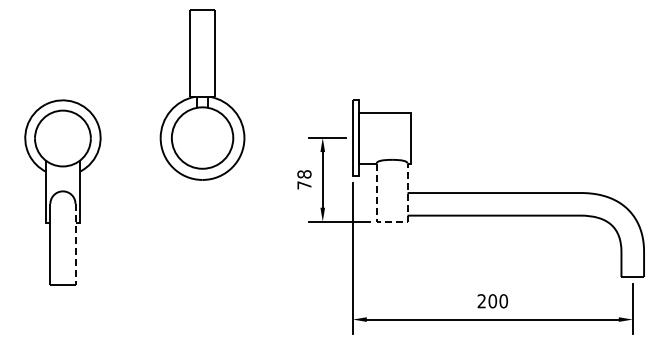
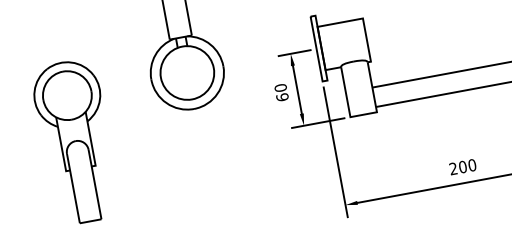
text: (304, 179) -> (281, 92), 78 -> 60
line: (392, 221) -> (363, 114), dashed -> solid
line: (75, 244) -> (95, 184), dashed -> solid

